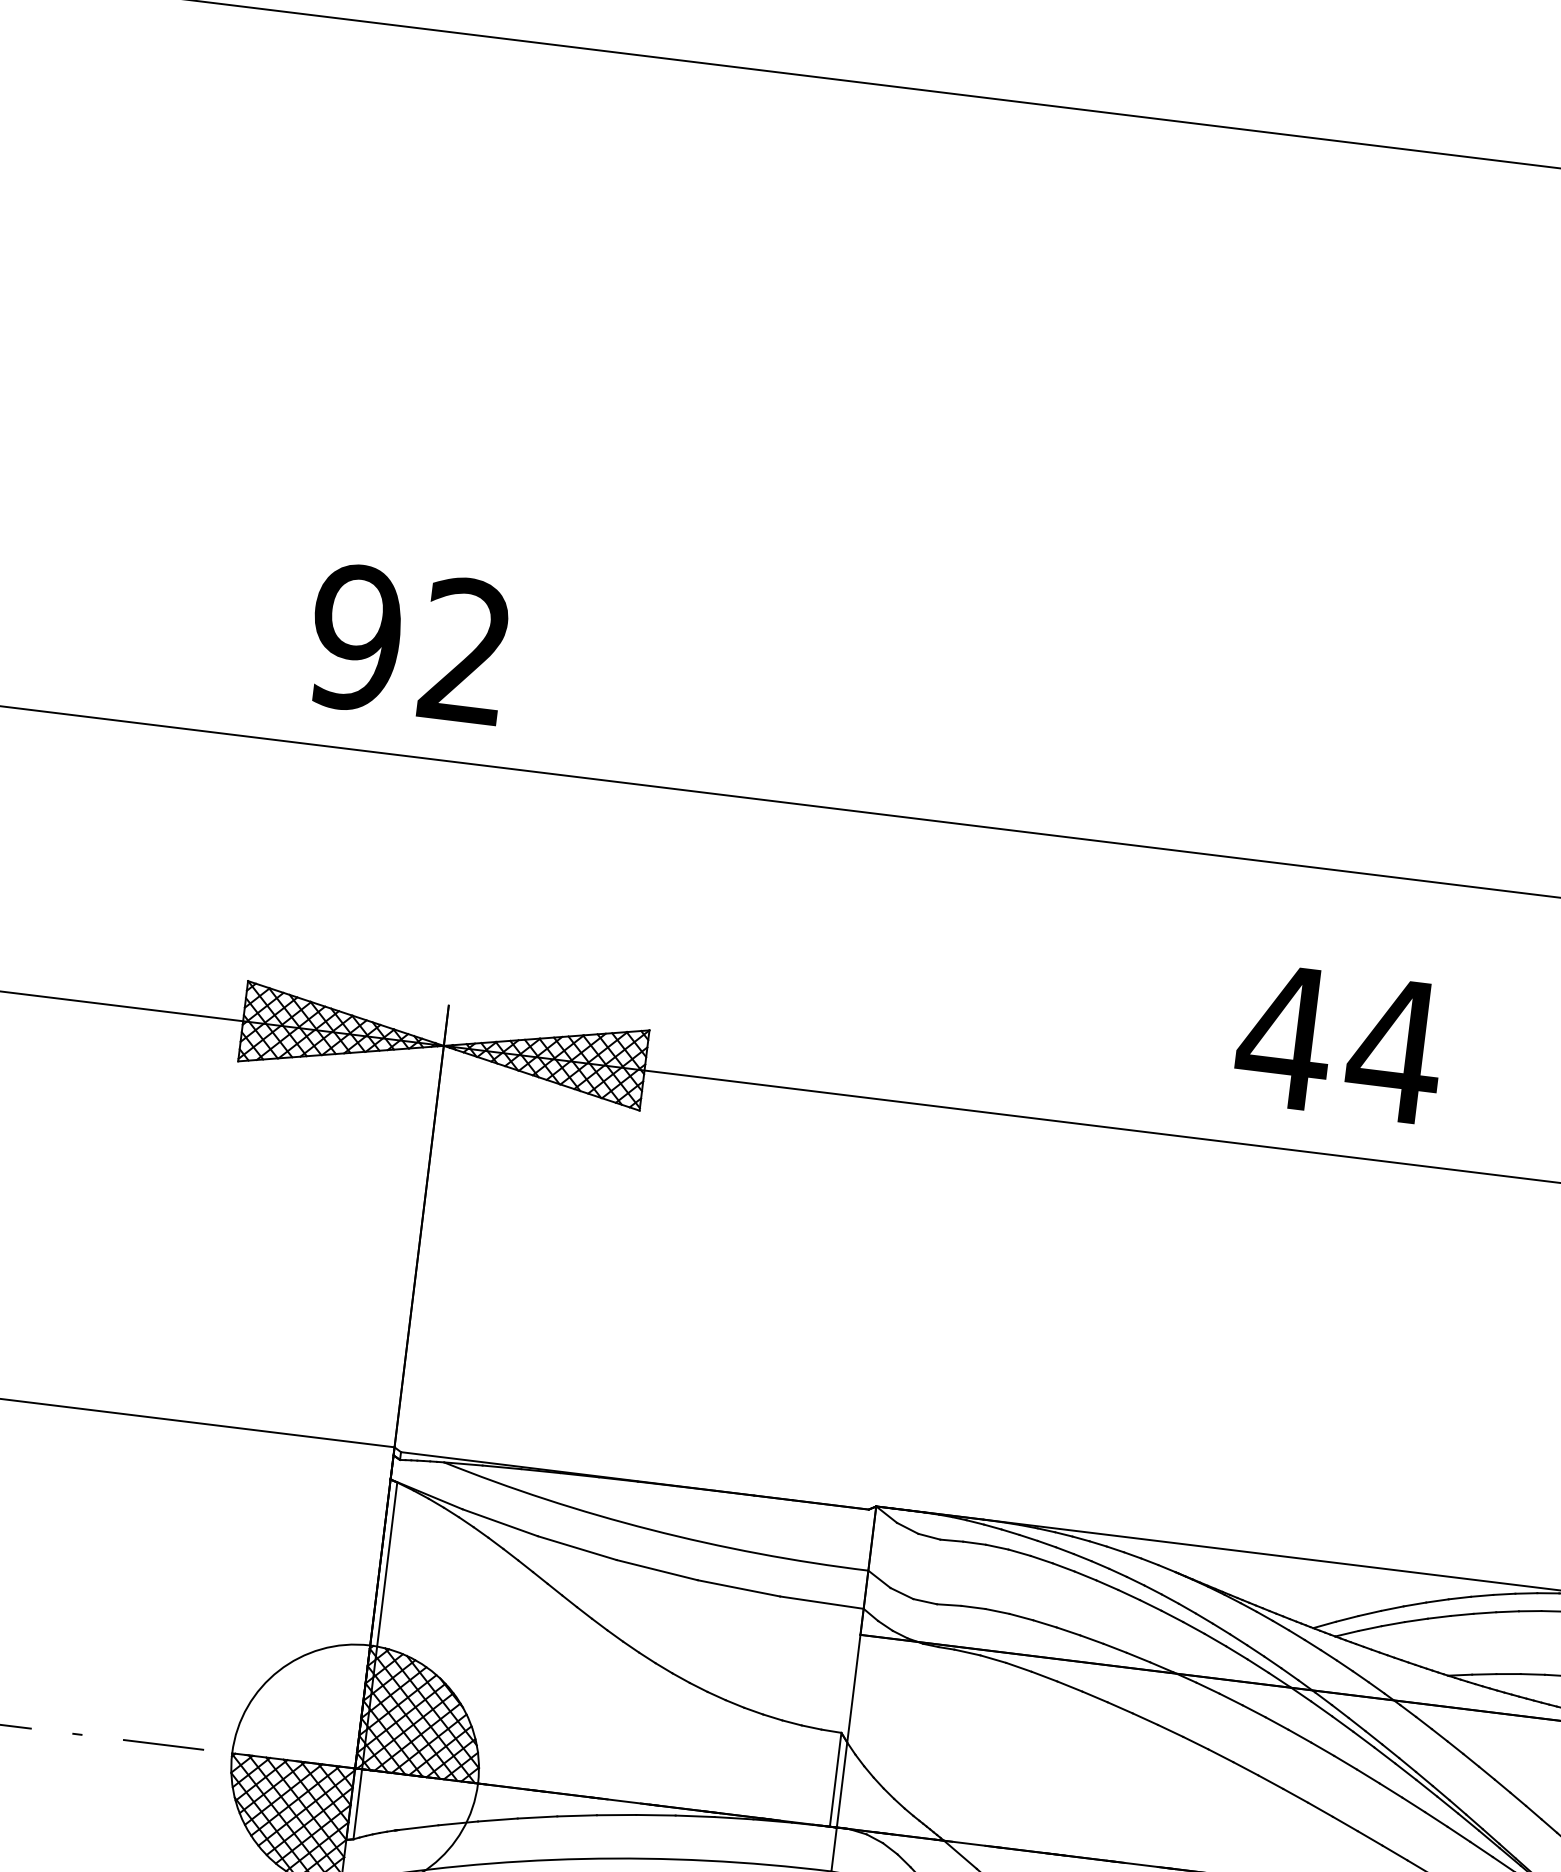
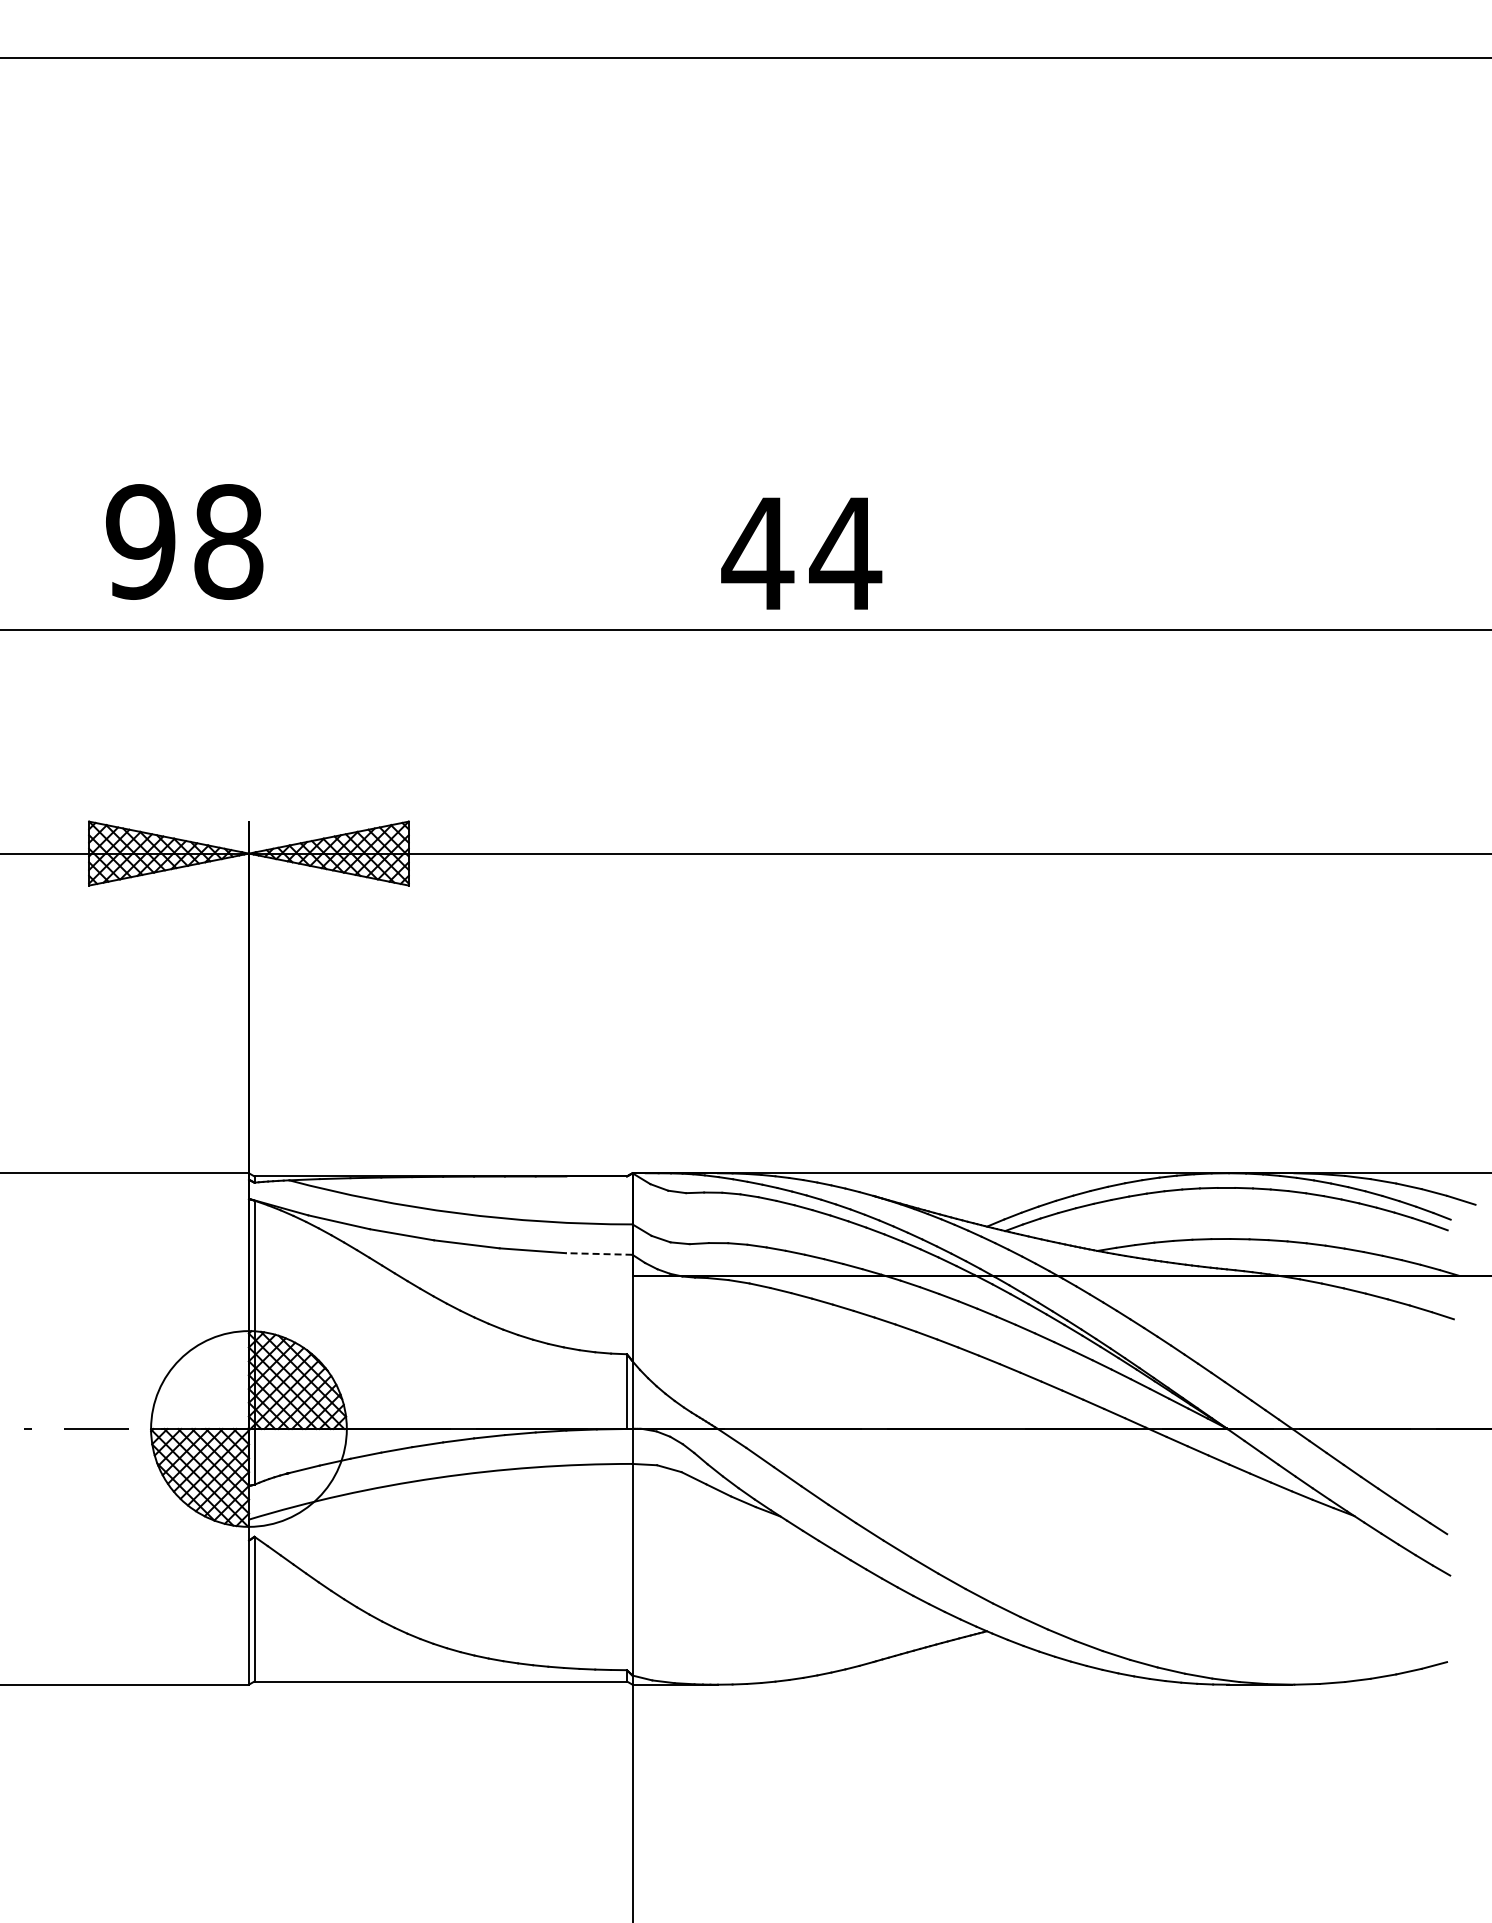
text: (466, 650) -> (228, 541), 92 -> 98
text: (1339, 1043) -> (801, 553), moved
line: (821, 1601) -> (598, 1253), solid -> dashed

